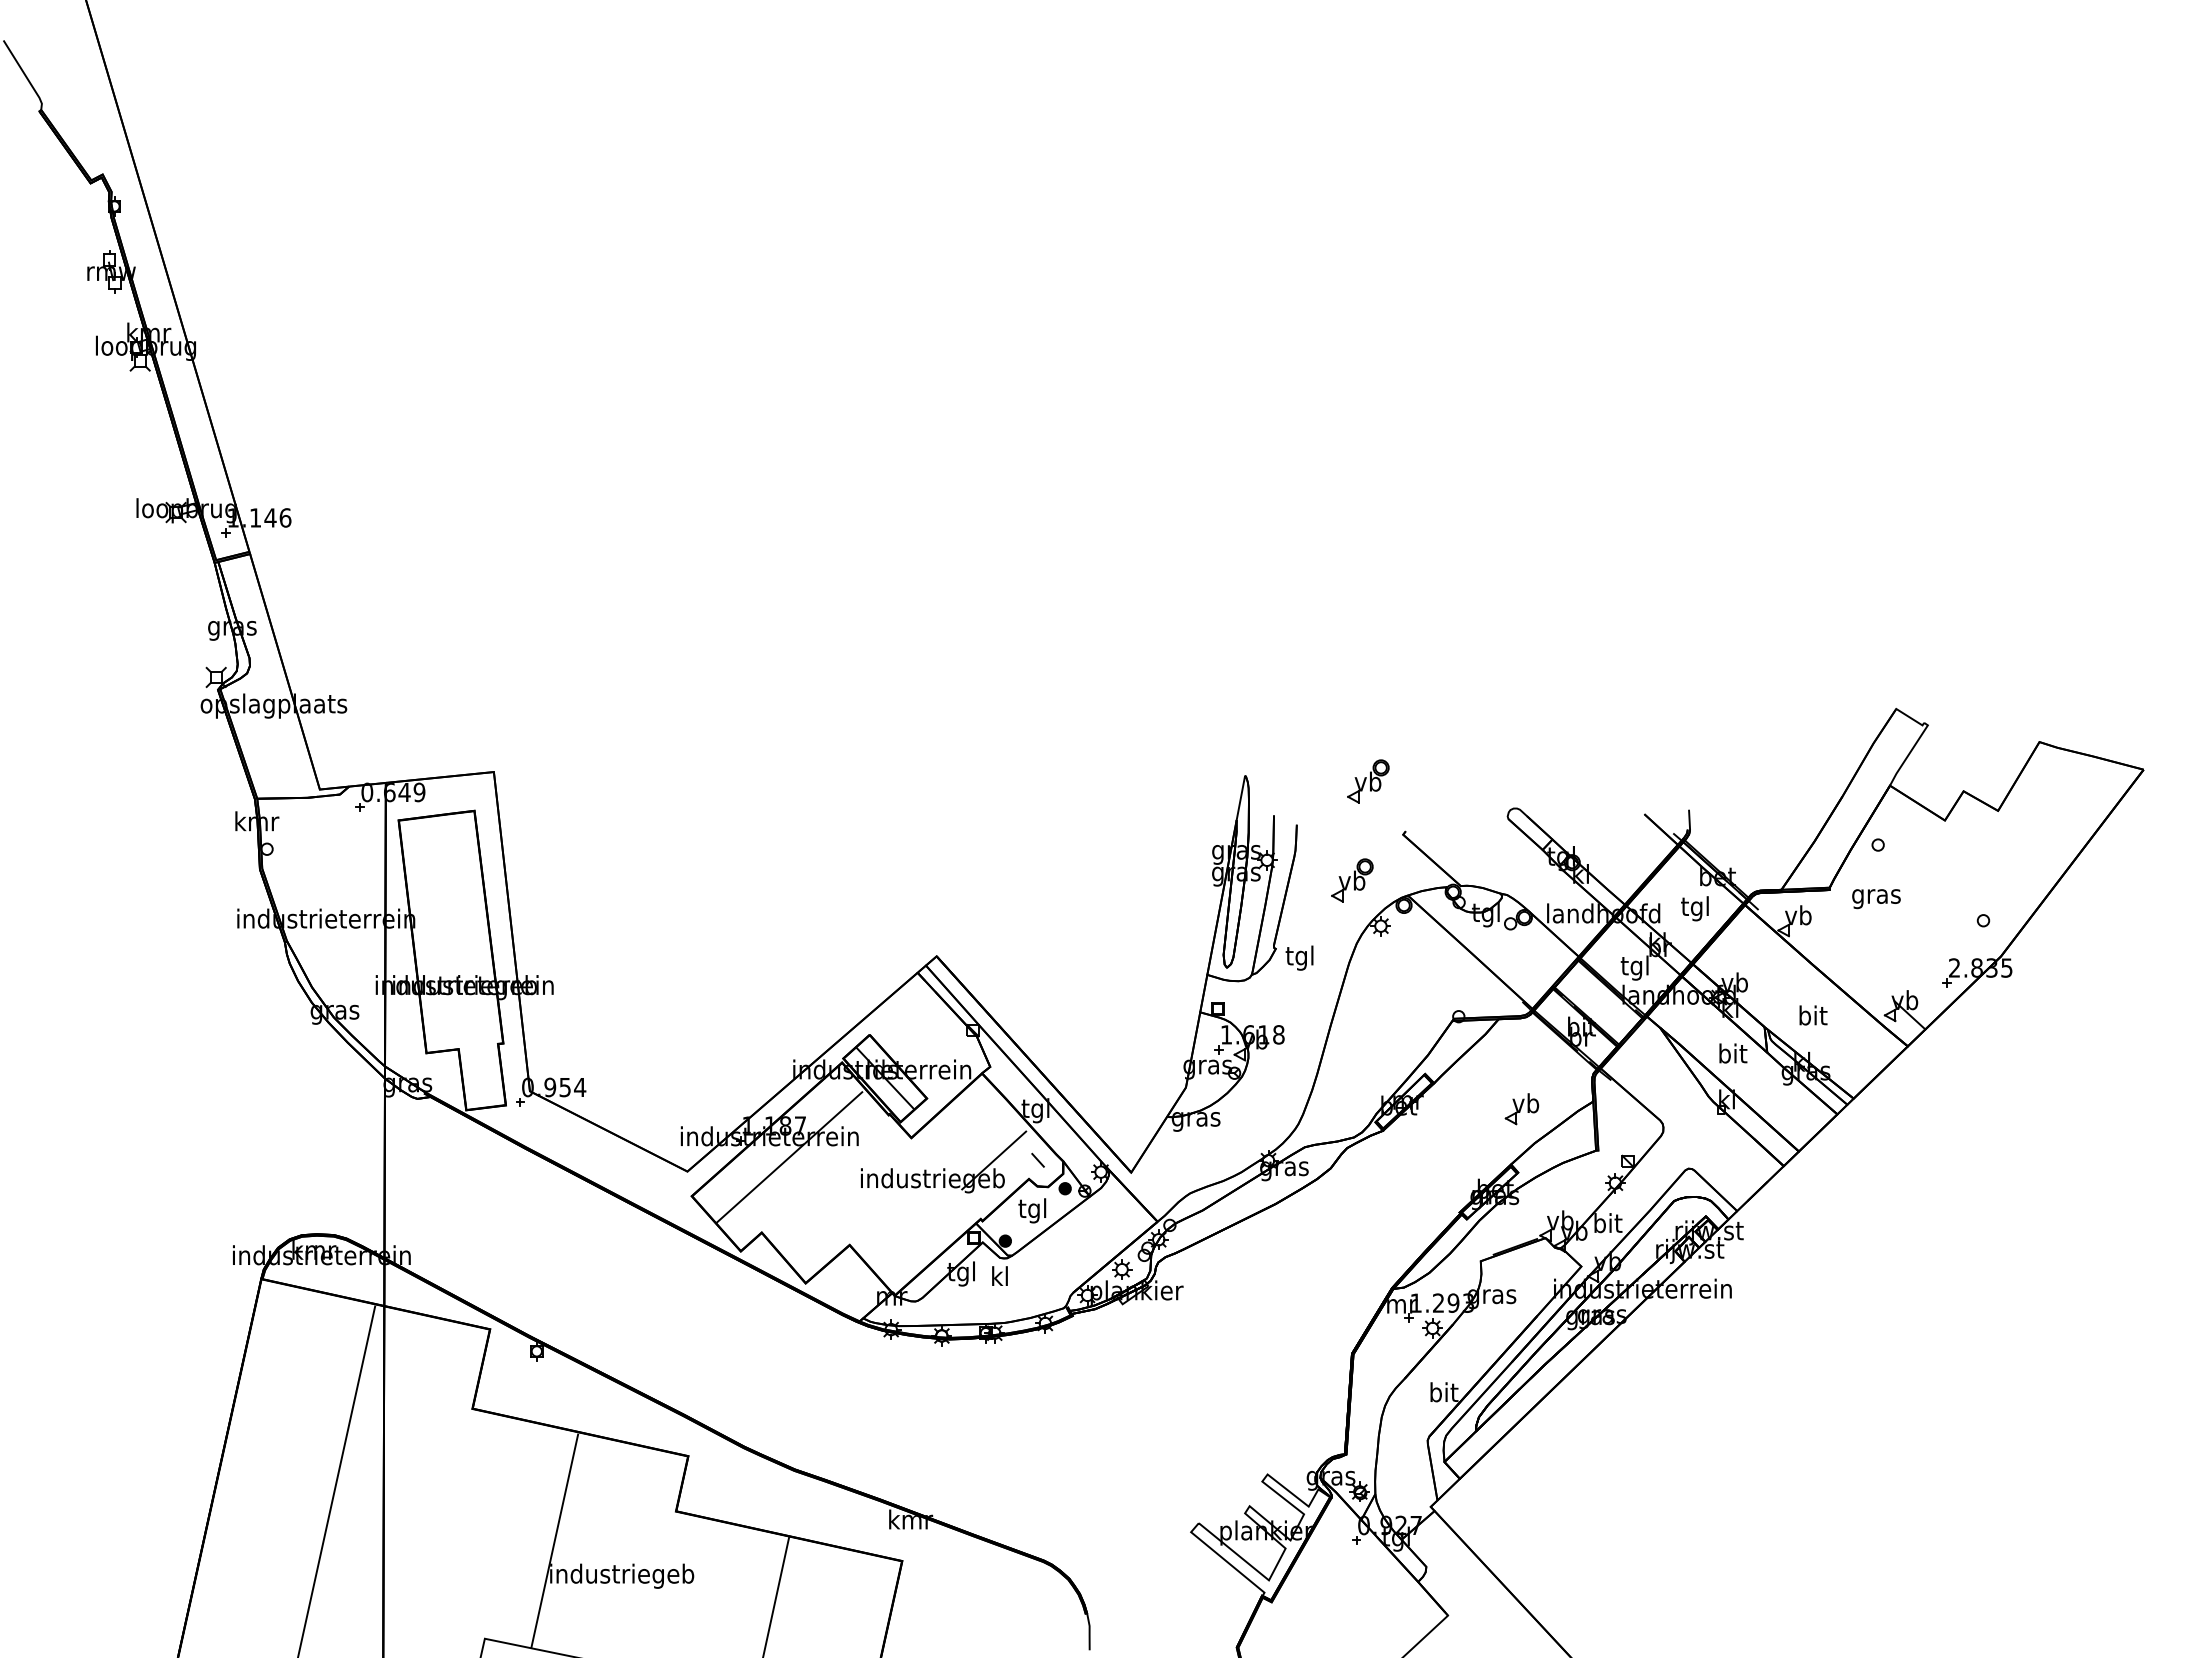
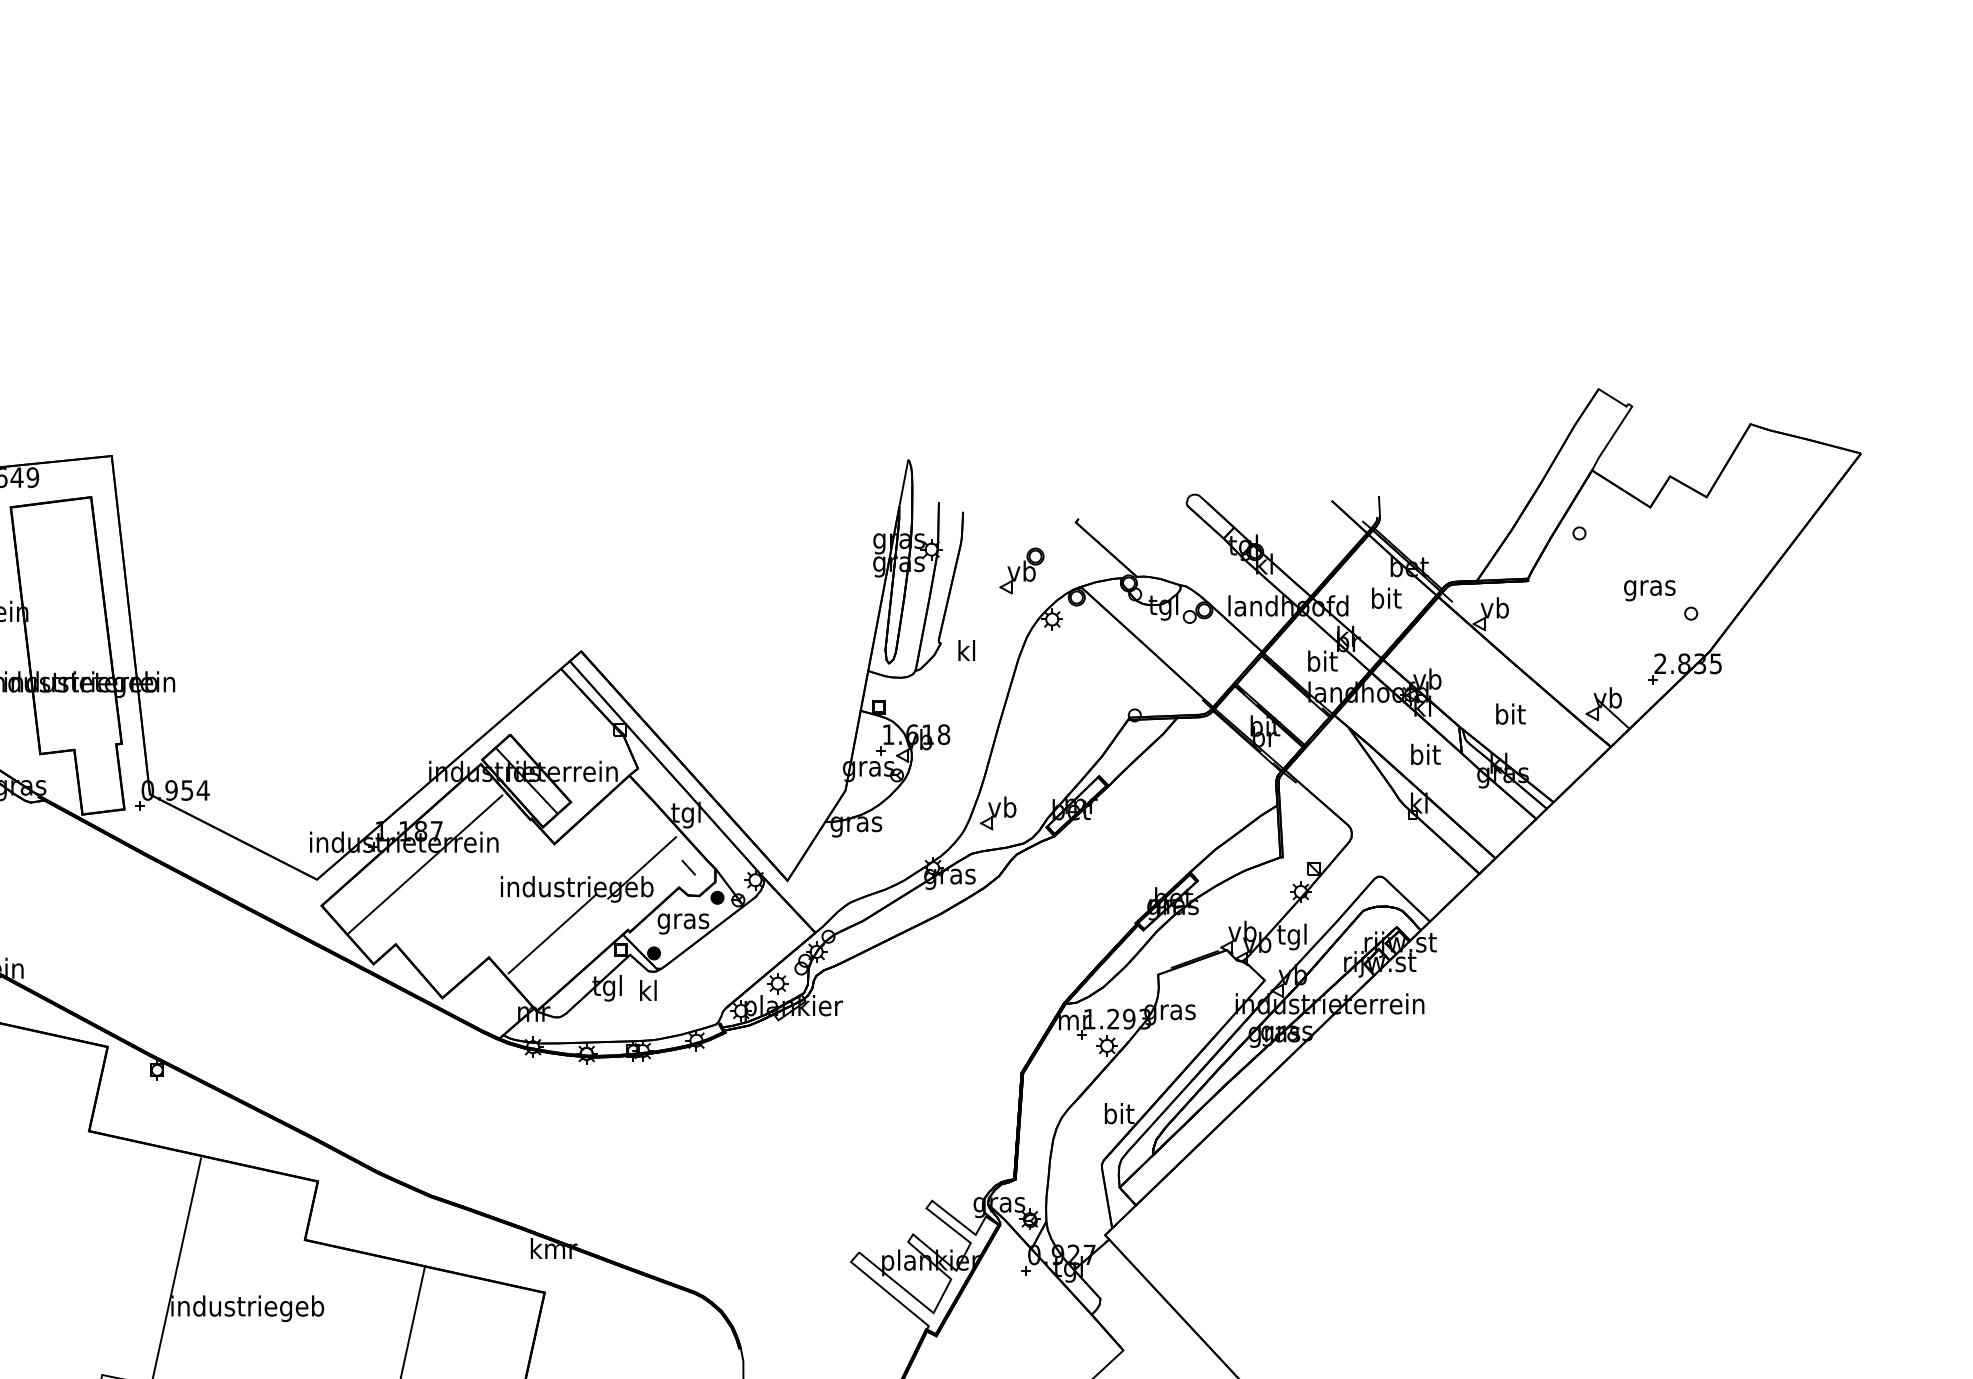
part: (1368, 781) -> (1039, 466), removed
text: (1876, 899) -> (1649, 591), moved
text: (1695, 908) -> (1385, 600), tgl -> bit
text: (1299, 957) -> (965, 652), tgl -> kl
text: (1635, 967) -> (1322, 663), tgl -> bit
part: (1521, 1109) -> (997, 813), moved
text: (1032, 1210) -> (682, 920), tgl -> gras
line: (909, 1222) -> (552, 933), added
text: (1607, 1225) -> (1292, 936), bit -> tgl

